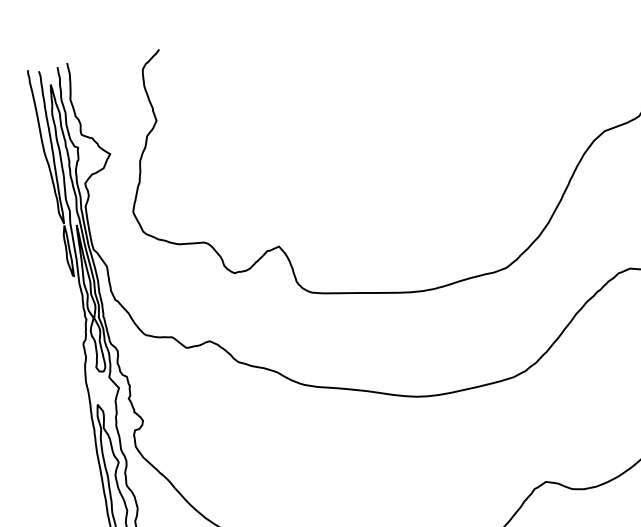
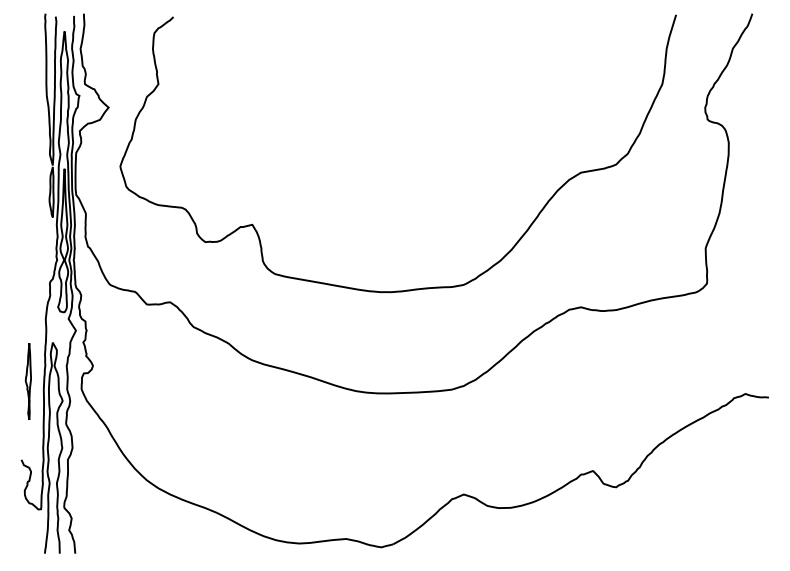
part: (79, 449) -> (27, 381), added

